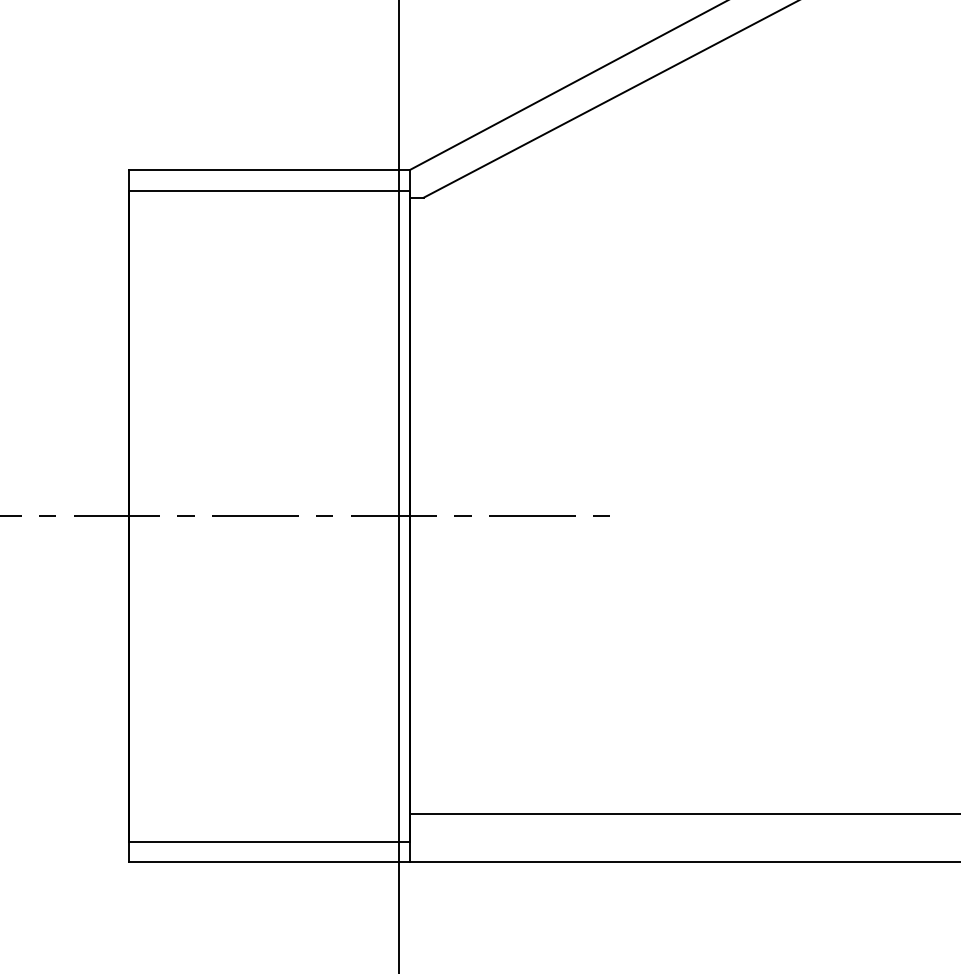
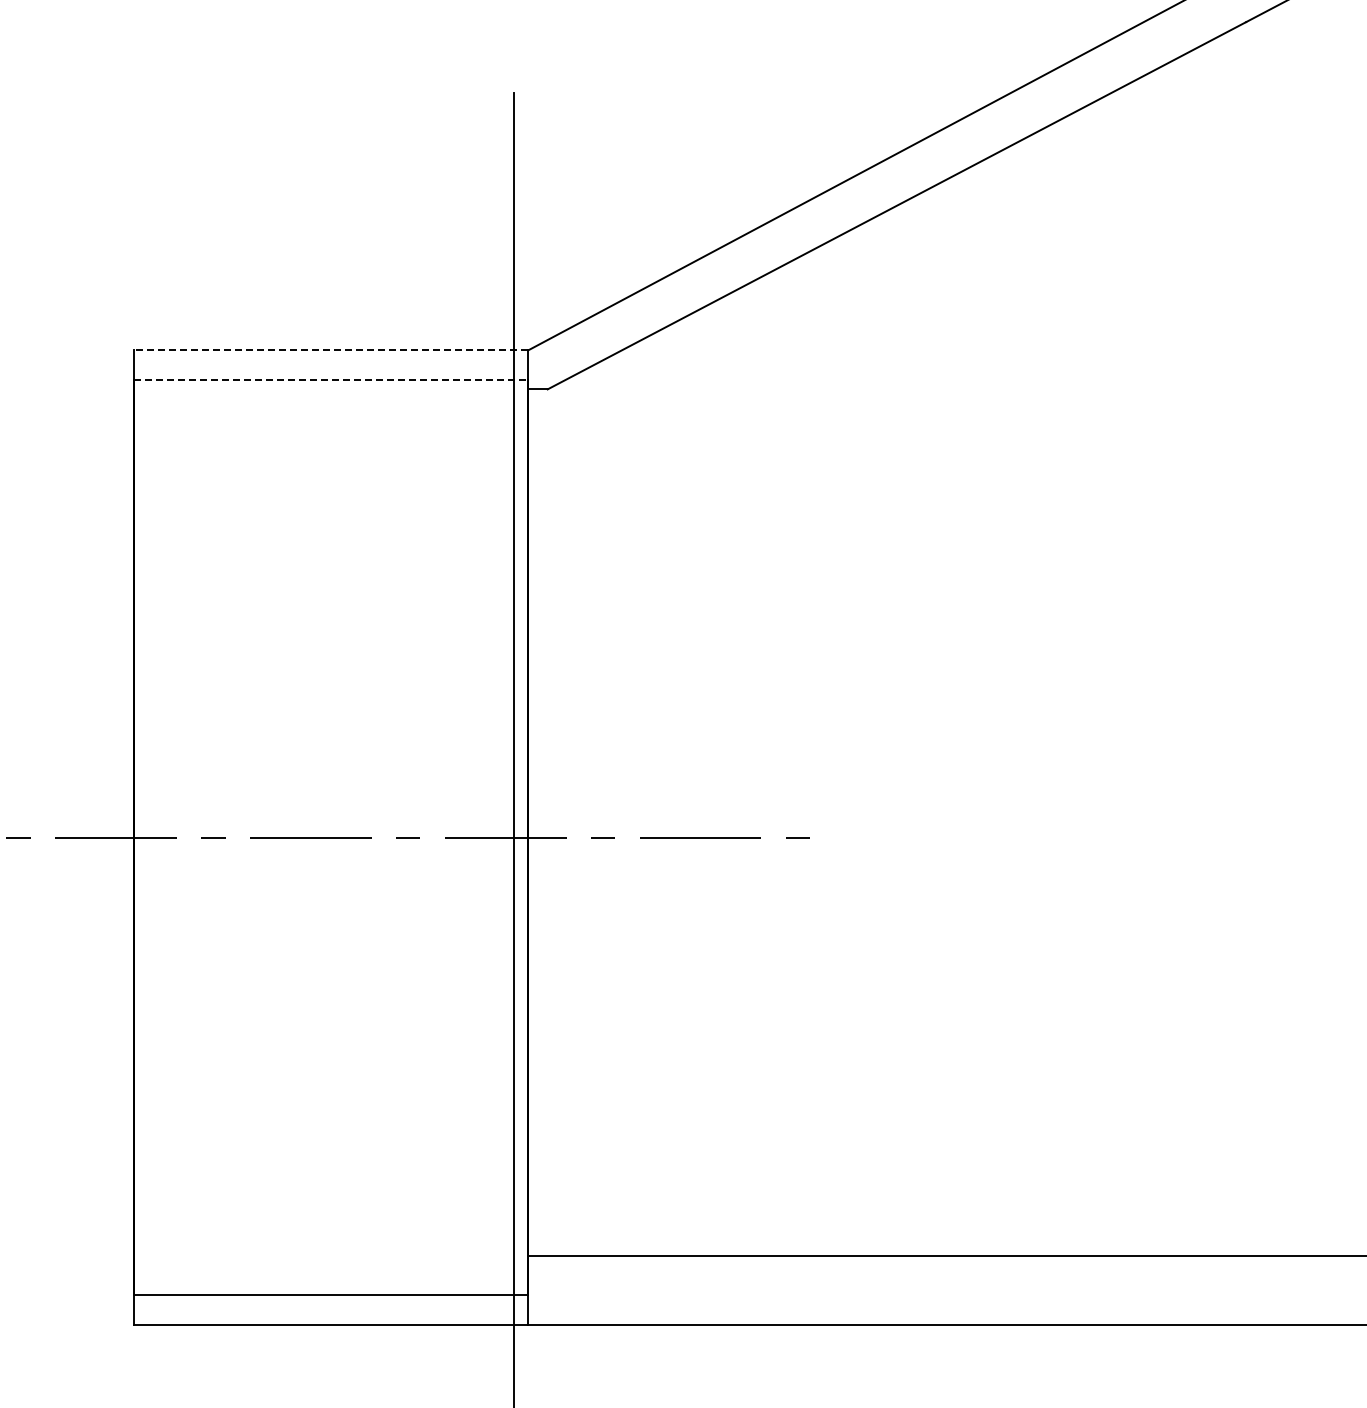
line: (269, 170) -> (330, 350), solid -> dashed
line: (270, 190) -> (331, 379), solid -> dashed

